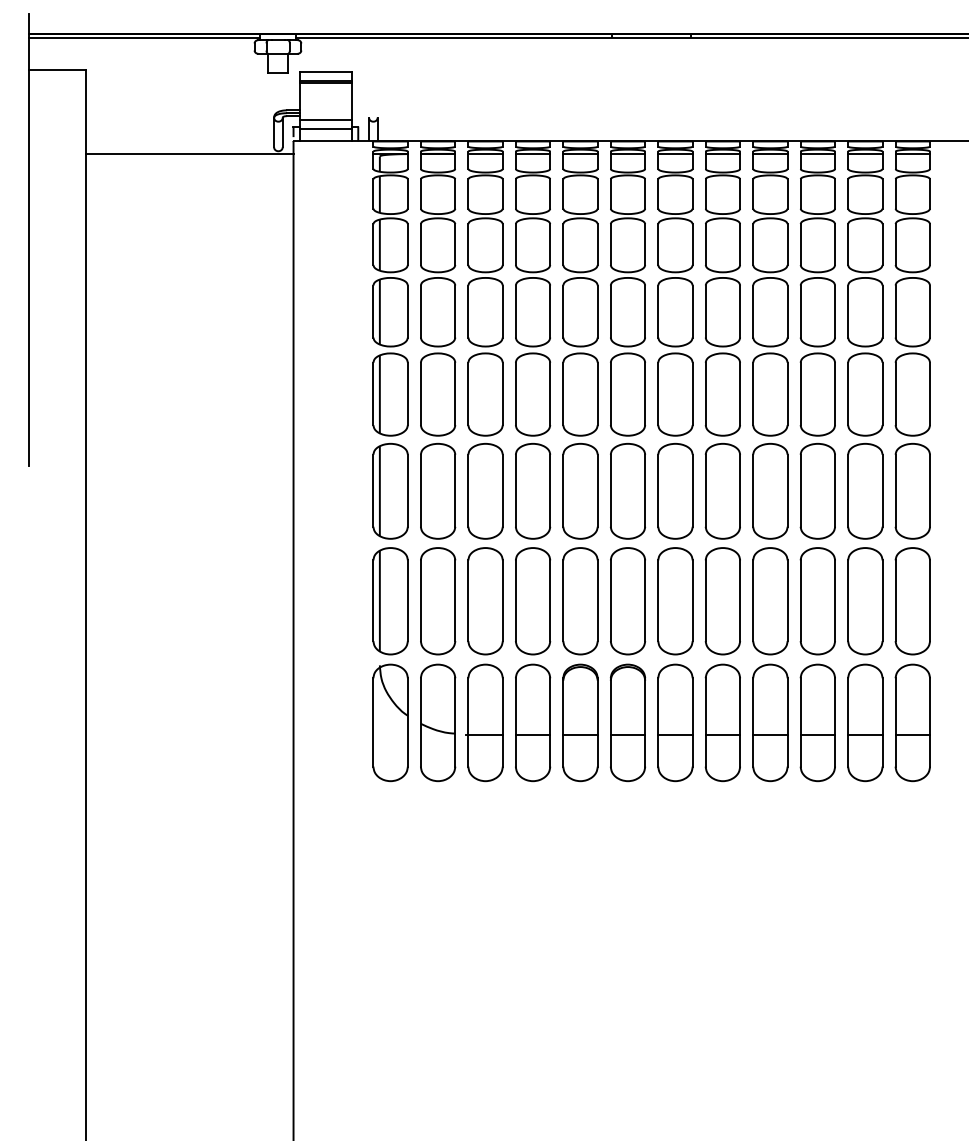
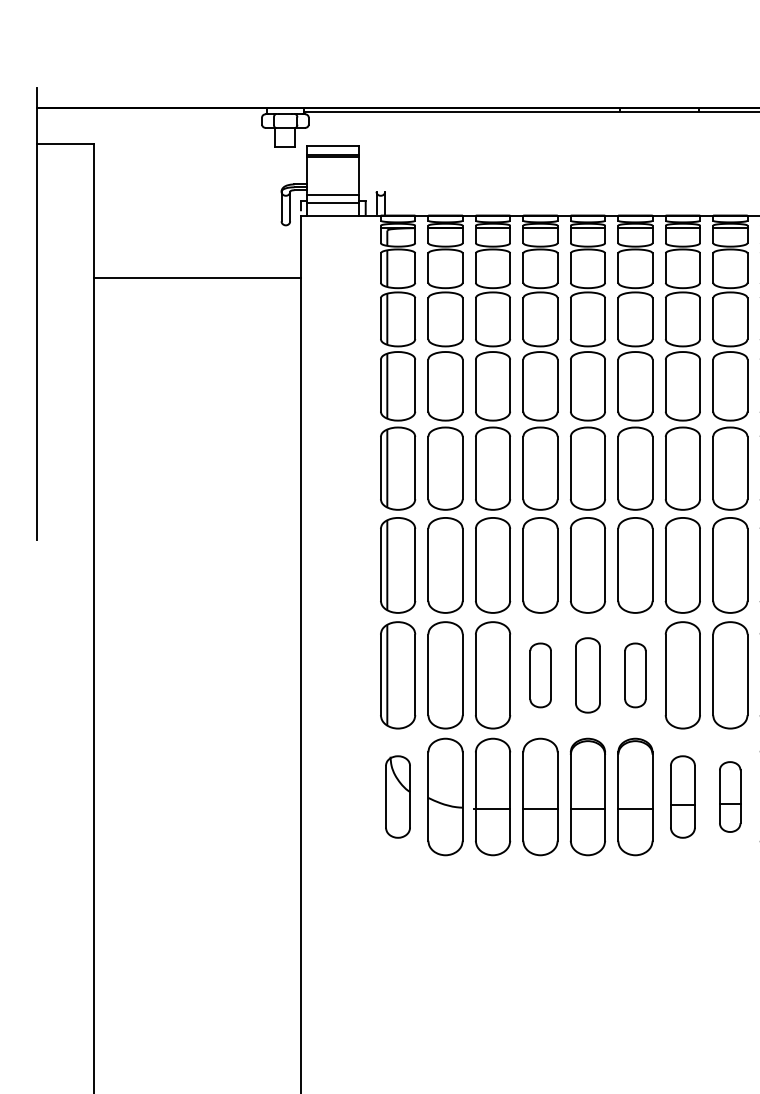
line: (144, 37) -> (151, 111), removed
line: (189, 153) -> (196, 277), moved
part: (533, 601) -> (540, 675), size x0.6
part: (580, 601) -> (587, 675), size x0.7
part: (627, 601) -> (634, 675), size x0.6
part: (390, 722) -> (397, 796), size x0.7
part: (675, 722) -> (682, 796), size x0.7
part: (722, 722) -> (729, 796), size x0.6

